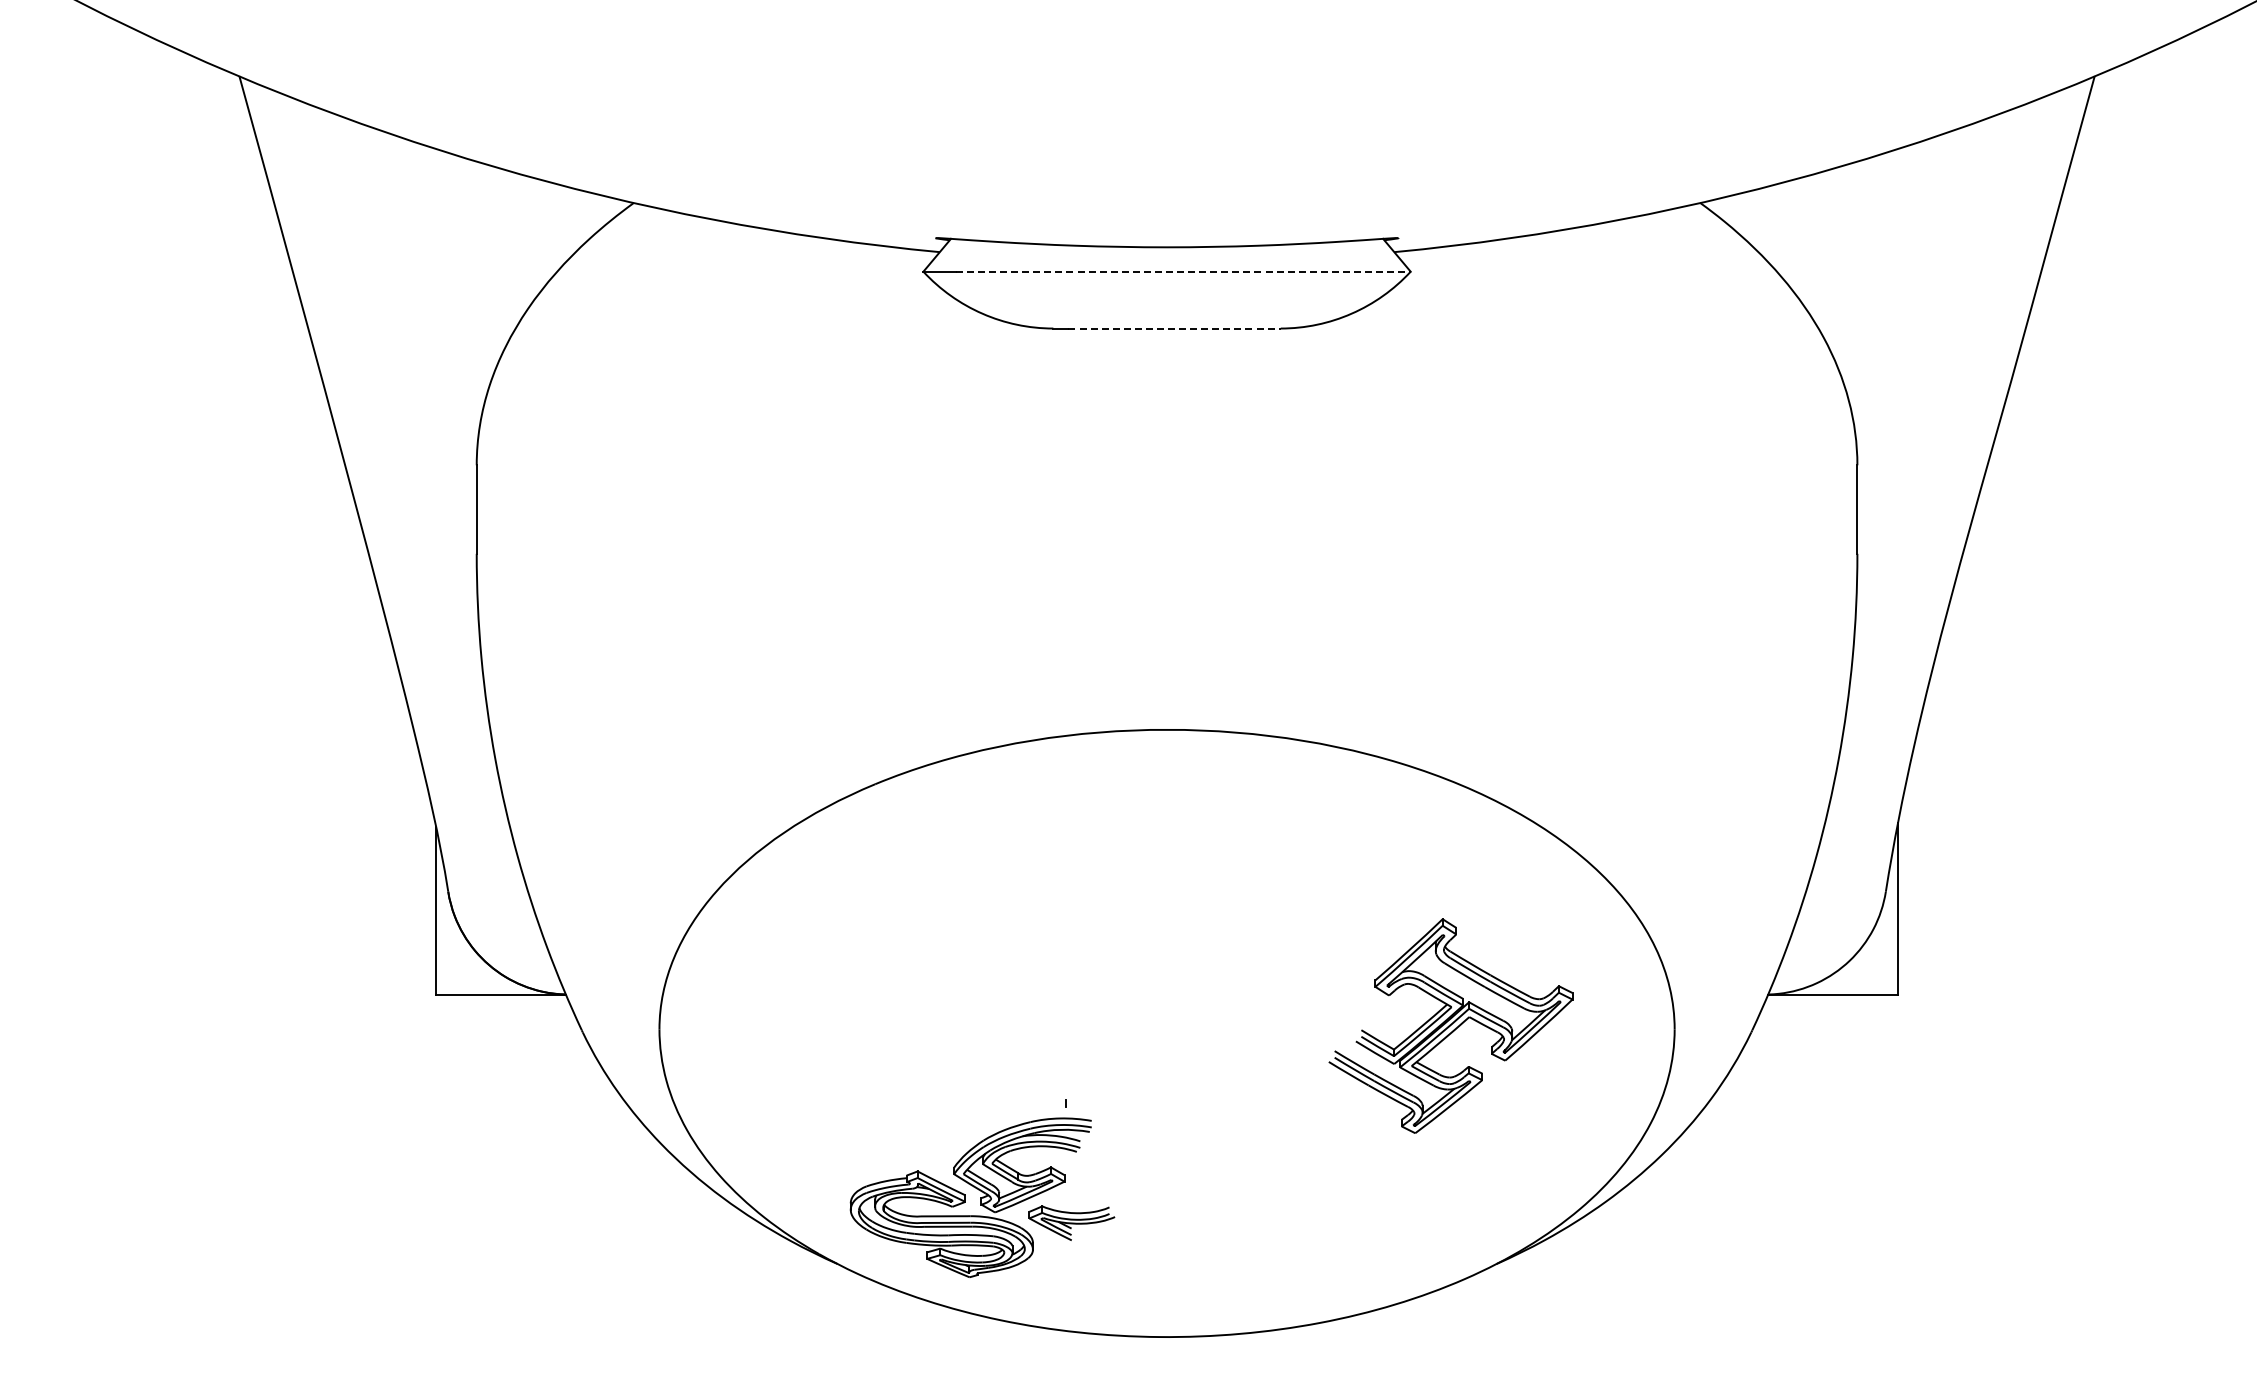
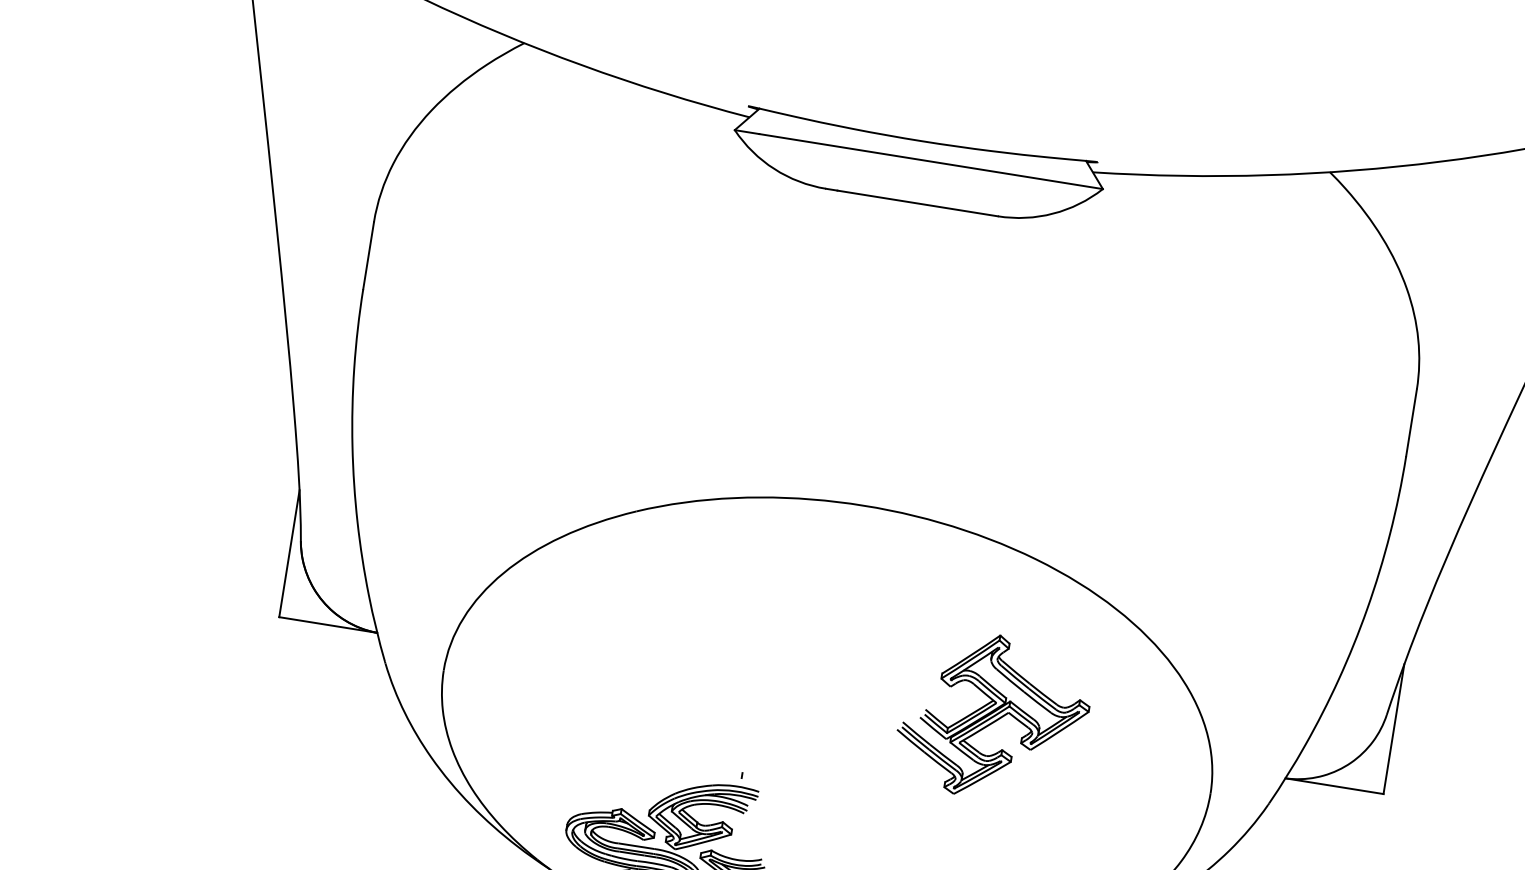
line: (1183, 271) -> (931, 161), dashed -> solid
line: (1175, 328) -> (918, 203), dashed -> solid
part: (1450, 1025) -> (993, 716), moved

